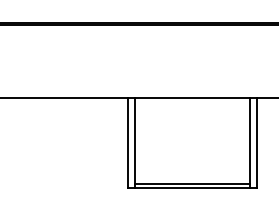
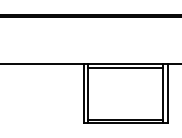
line: (192, 104) -> (125, 68), added

